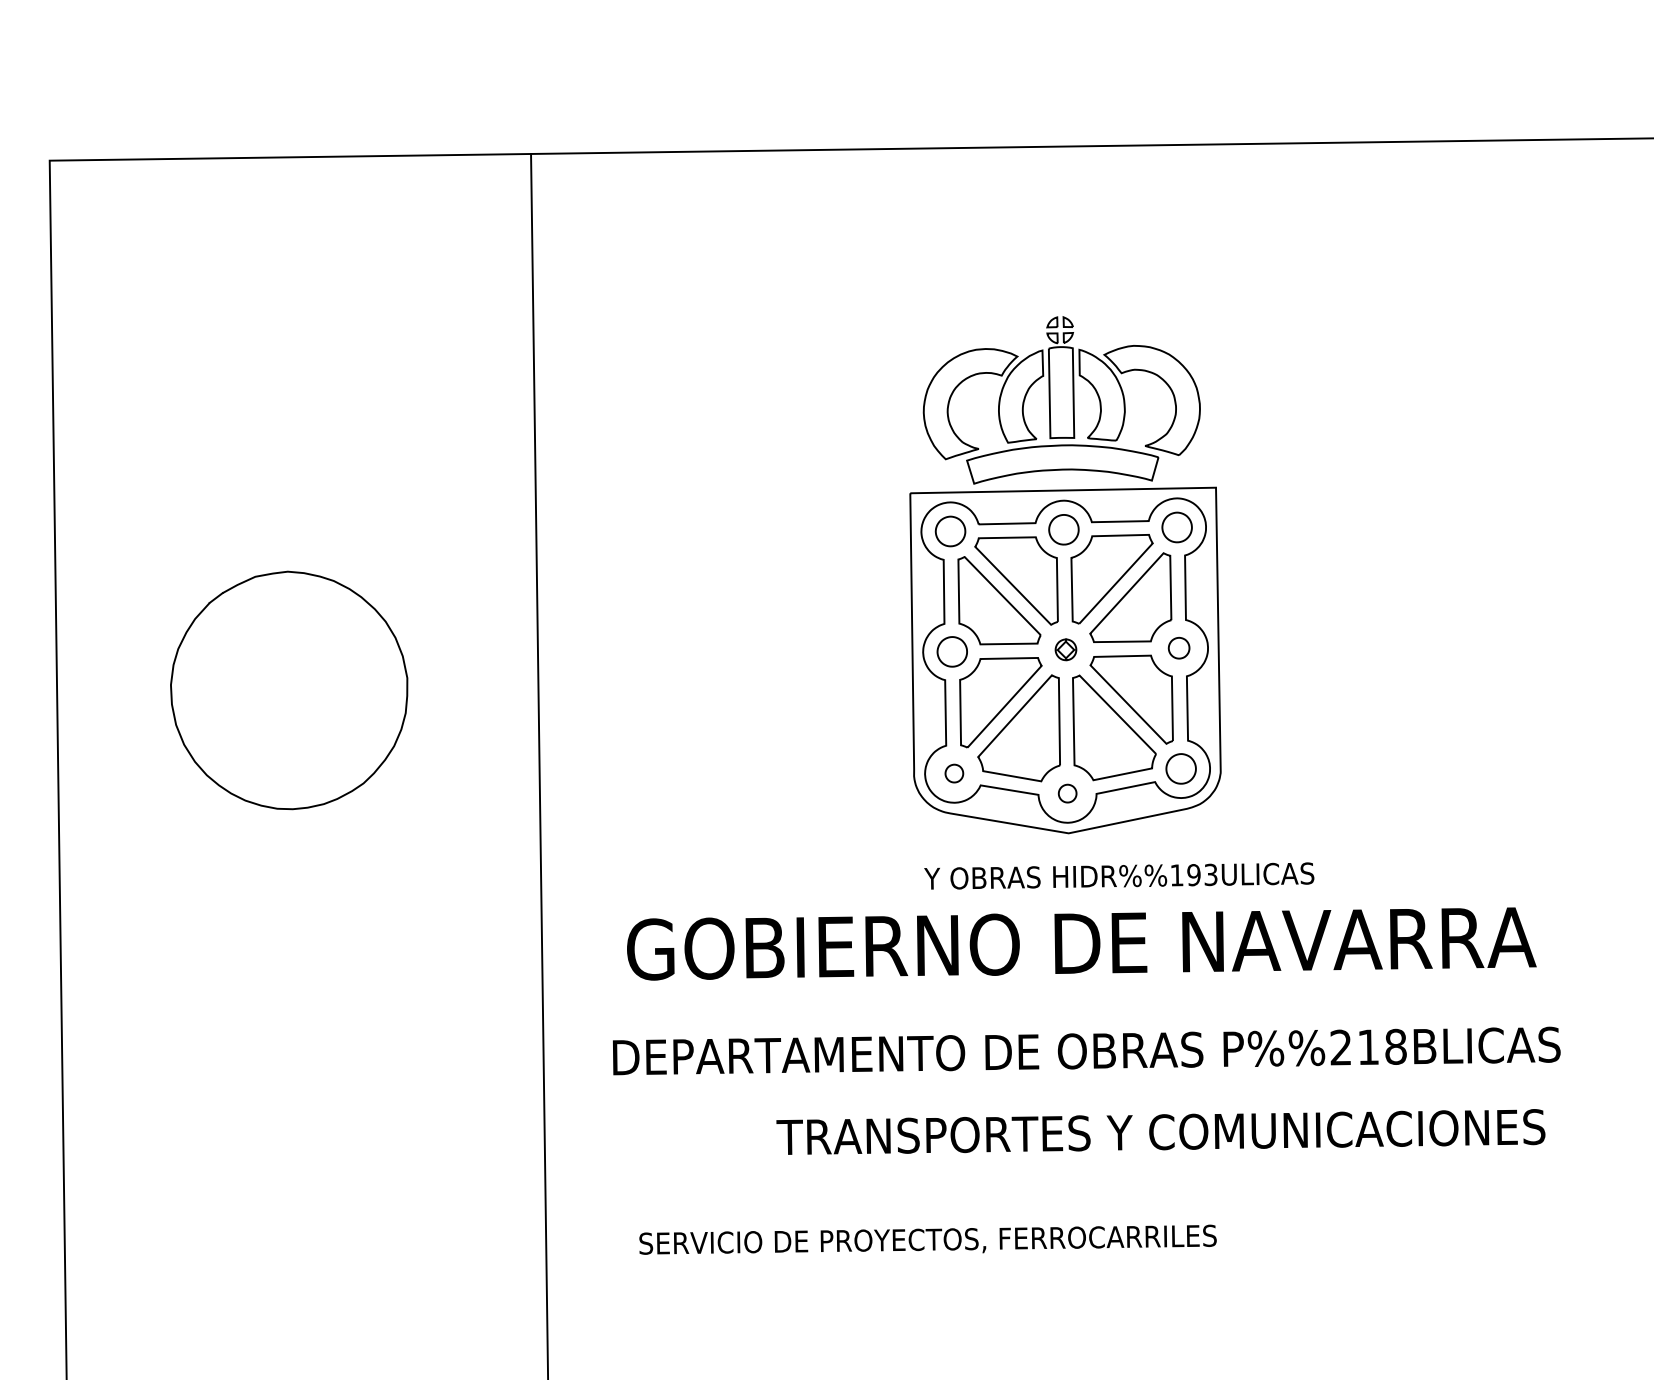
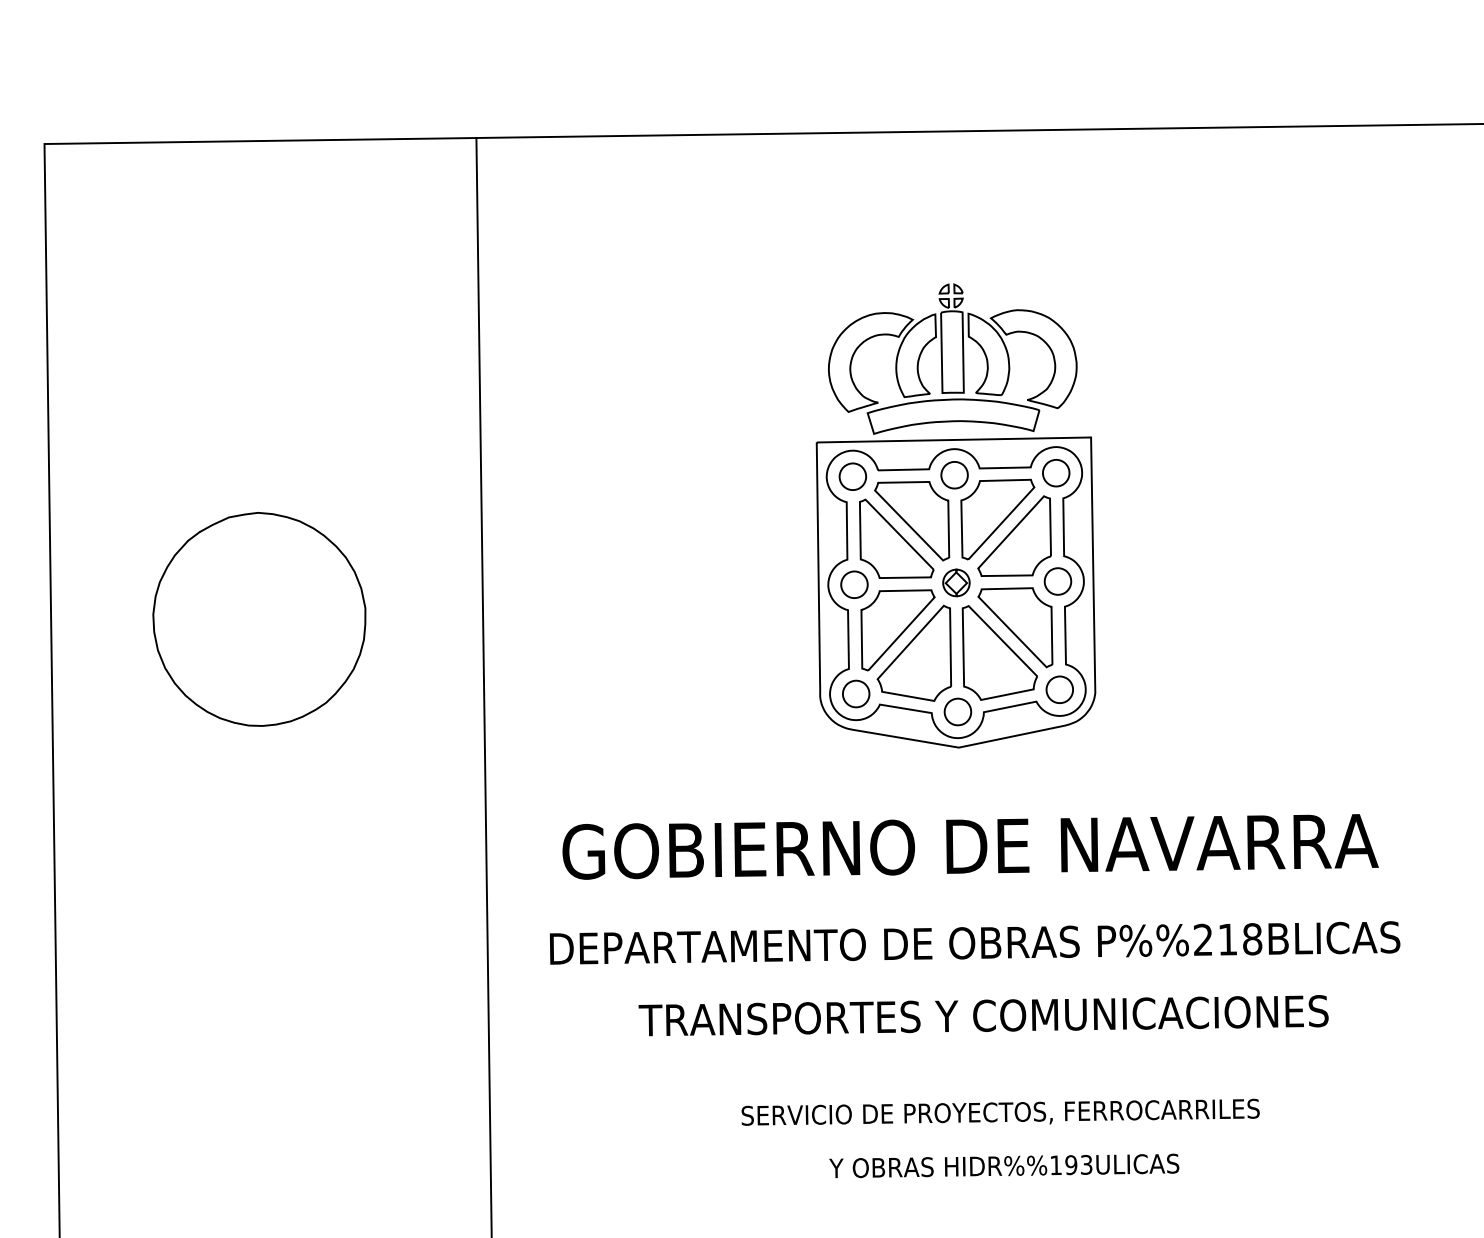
part: (1178, 648) -> (1057, 581), size x1.43
part: (1066, 649) -> (956, 582), size x1.43
part: (954, 773) -> (856, 693), size x1.67
part: (1067, 793) -> (957, 711), size x1.67
text: (1119, 875) -> (1004, 1165), moved
text: (1160, 1131) -> (983, 1015), moved
text: (927, 1238) -> (1000, 1111), moved

